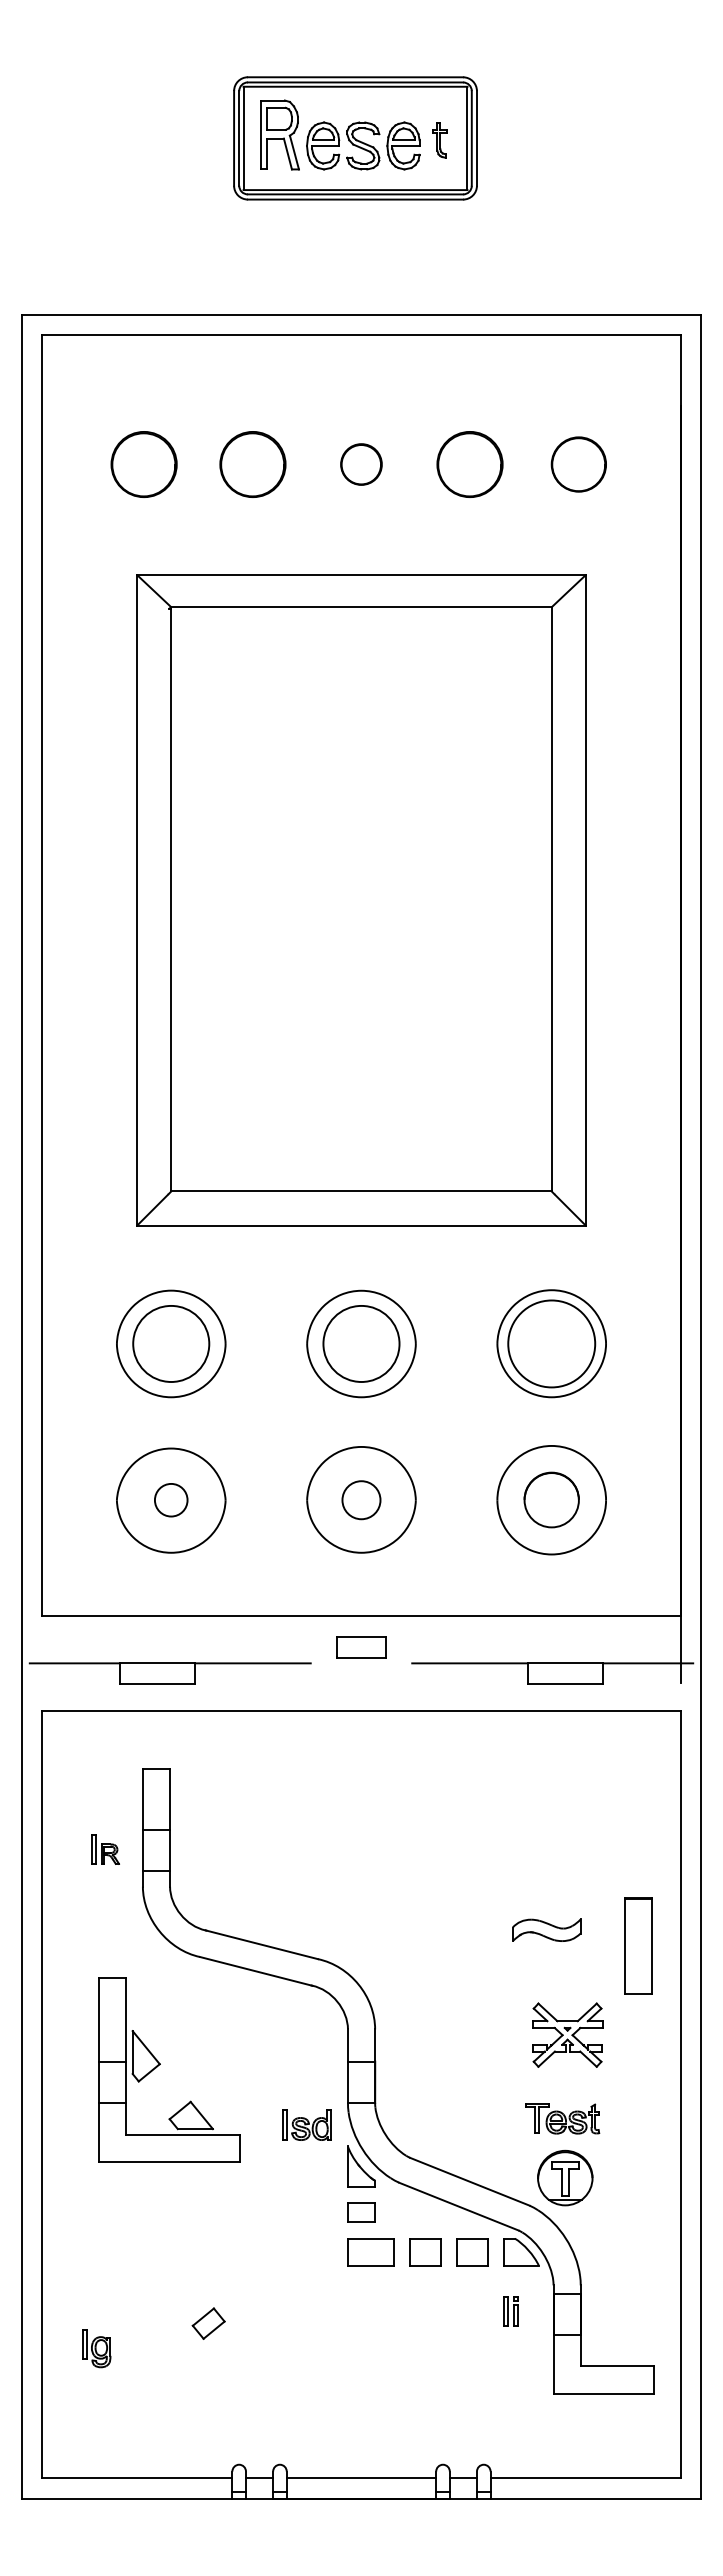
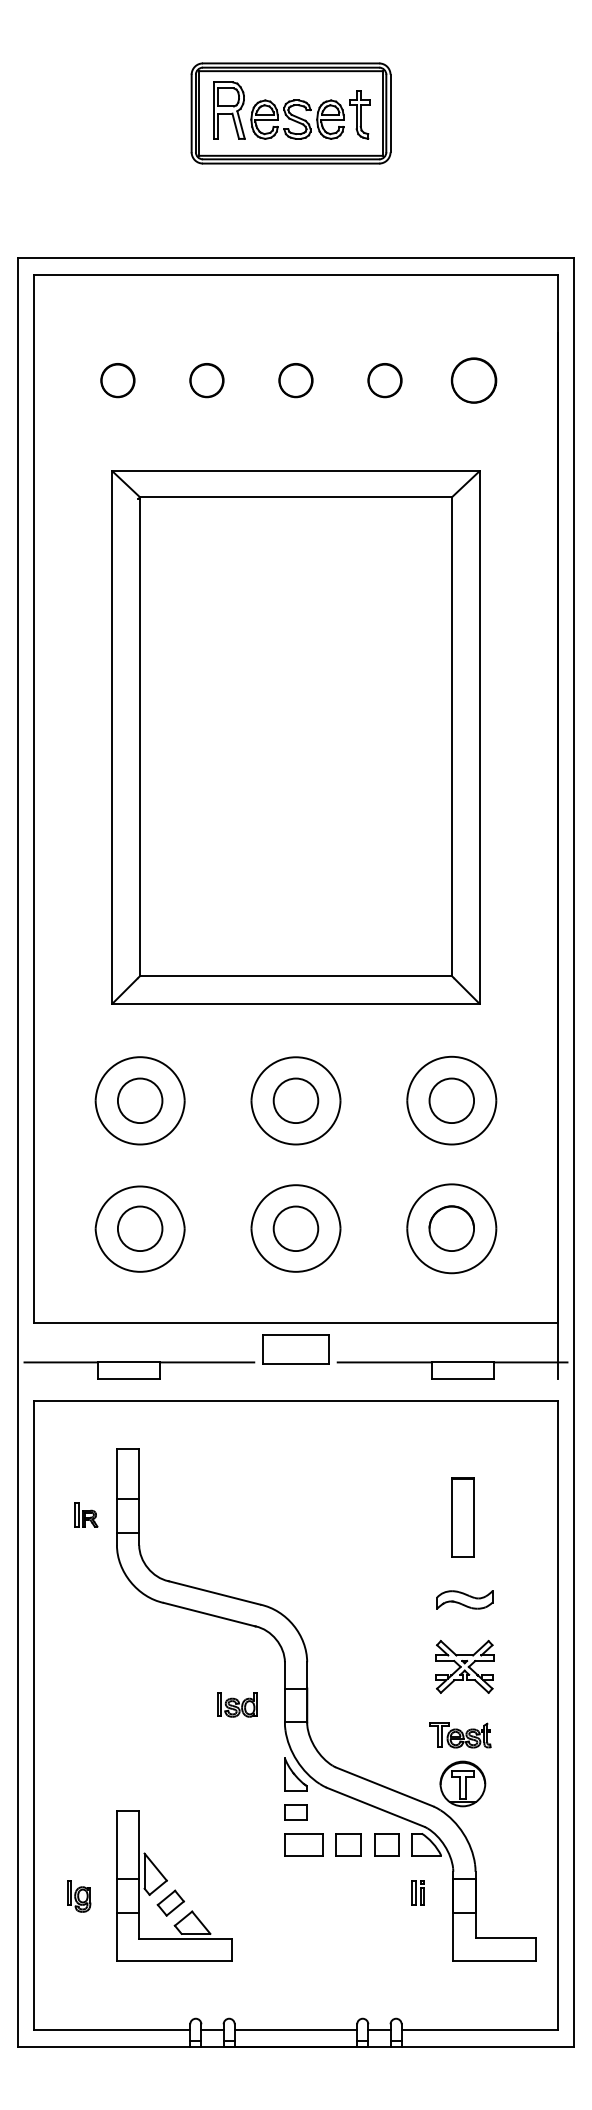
part: (439, 140) -> (359, 115), size x1.67
part: (143, 464) -> (117, 380), size x0.62
circle: (252, 464) -> (206, 380), size x0.62
circle: (470, 464) -> (385, 380), size x0.62
circle: (171, 1343) -> (140, 1100), size x0.71
circle: (361, 1343) -> (296, 1100), size x0.71
circle: (551, 1343) -> (451, 1100), size x0.62
circle: (171, 1500) -> (140, 1229), size x1.67
circle: (361, 1500) -> (296, 1229), size x1.43
part: (361, 1647) -> (296, 1349), size x1.67
part: (546, 1929) -> (464, 1599), moved
part: (638, 1945) -> (463, 1517), moved
part: (160, 2064) -> (167, 1880), moved
part: (306, 2124) -> (237, 1704), moved
part: (96, 2348) -> (78, 1896), moved

